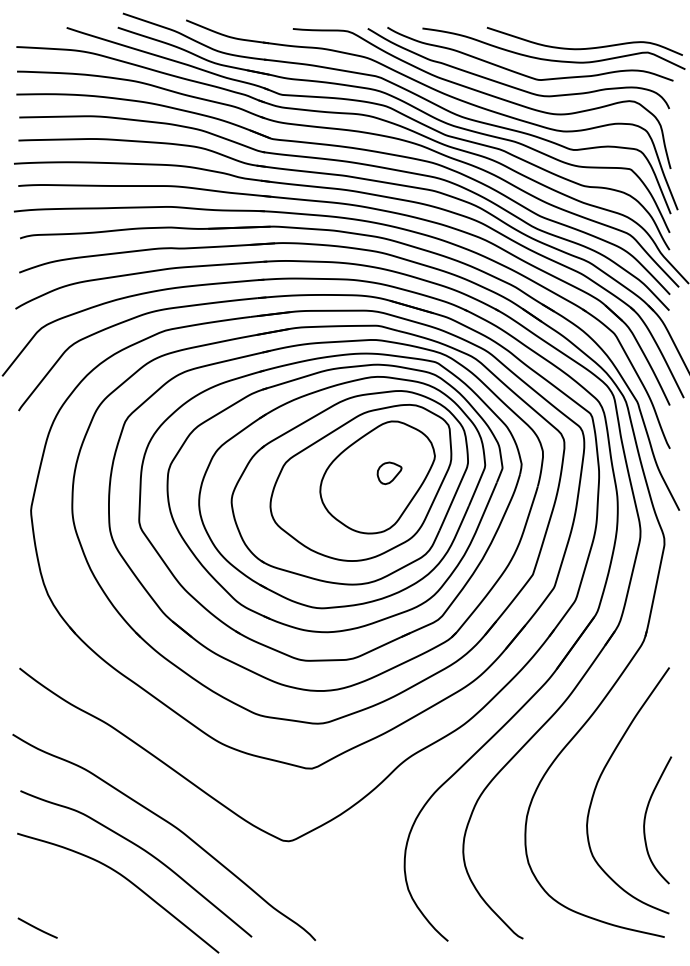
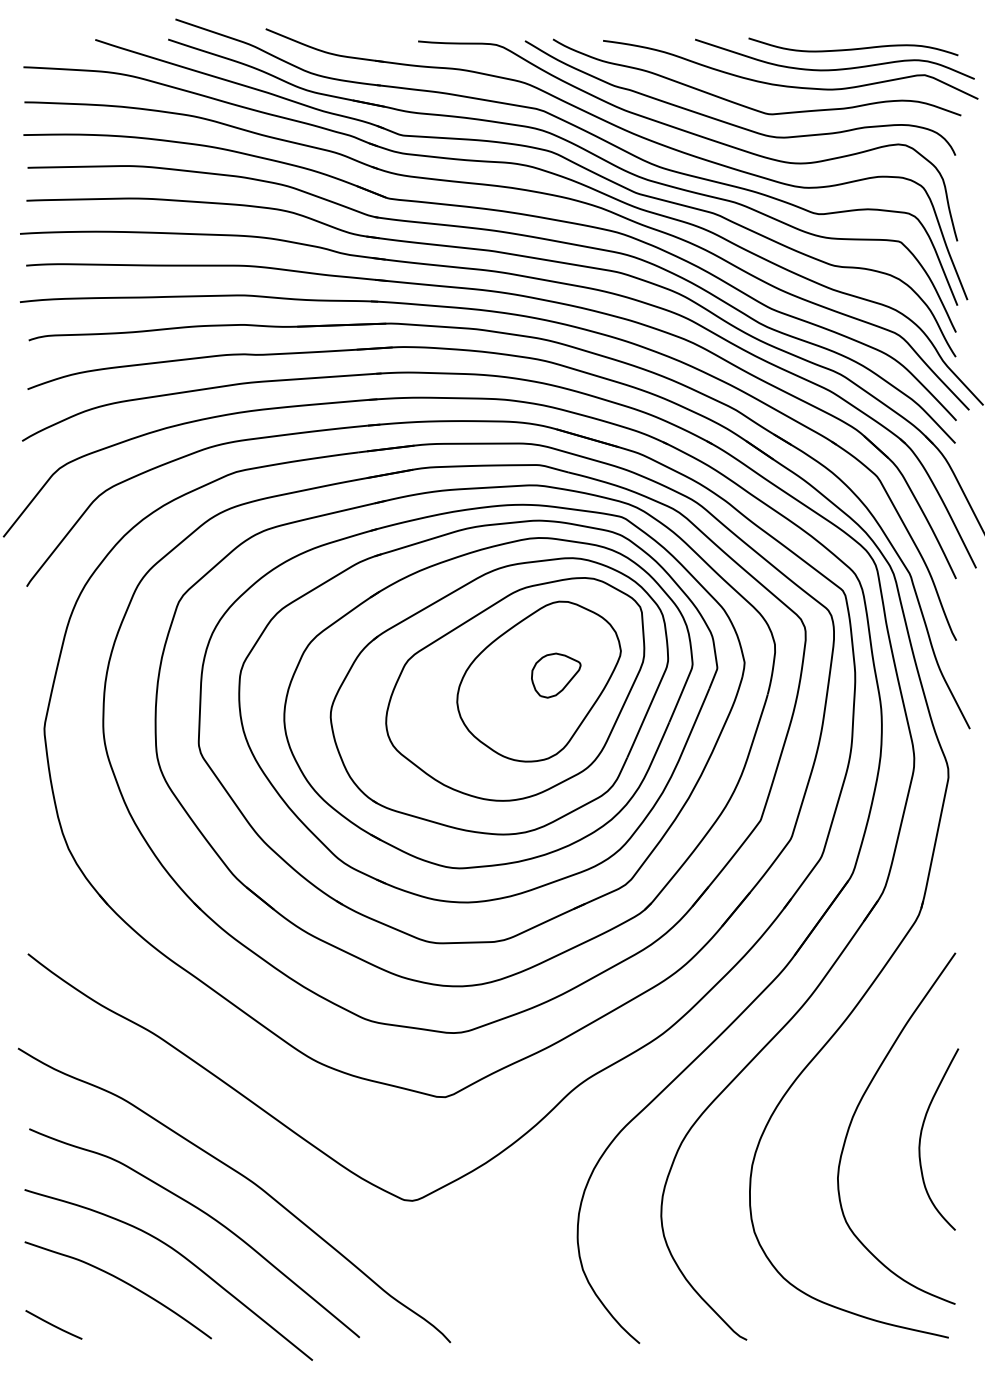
curve: (597, 33) -> (852, 47), added
part: (389, 473) -> (556, 675), size x1.43
curve: (646, 816) -> (922, 1134), moved
curve: (85, 898) -> (122, 1282), added

